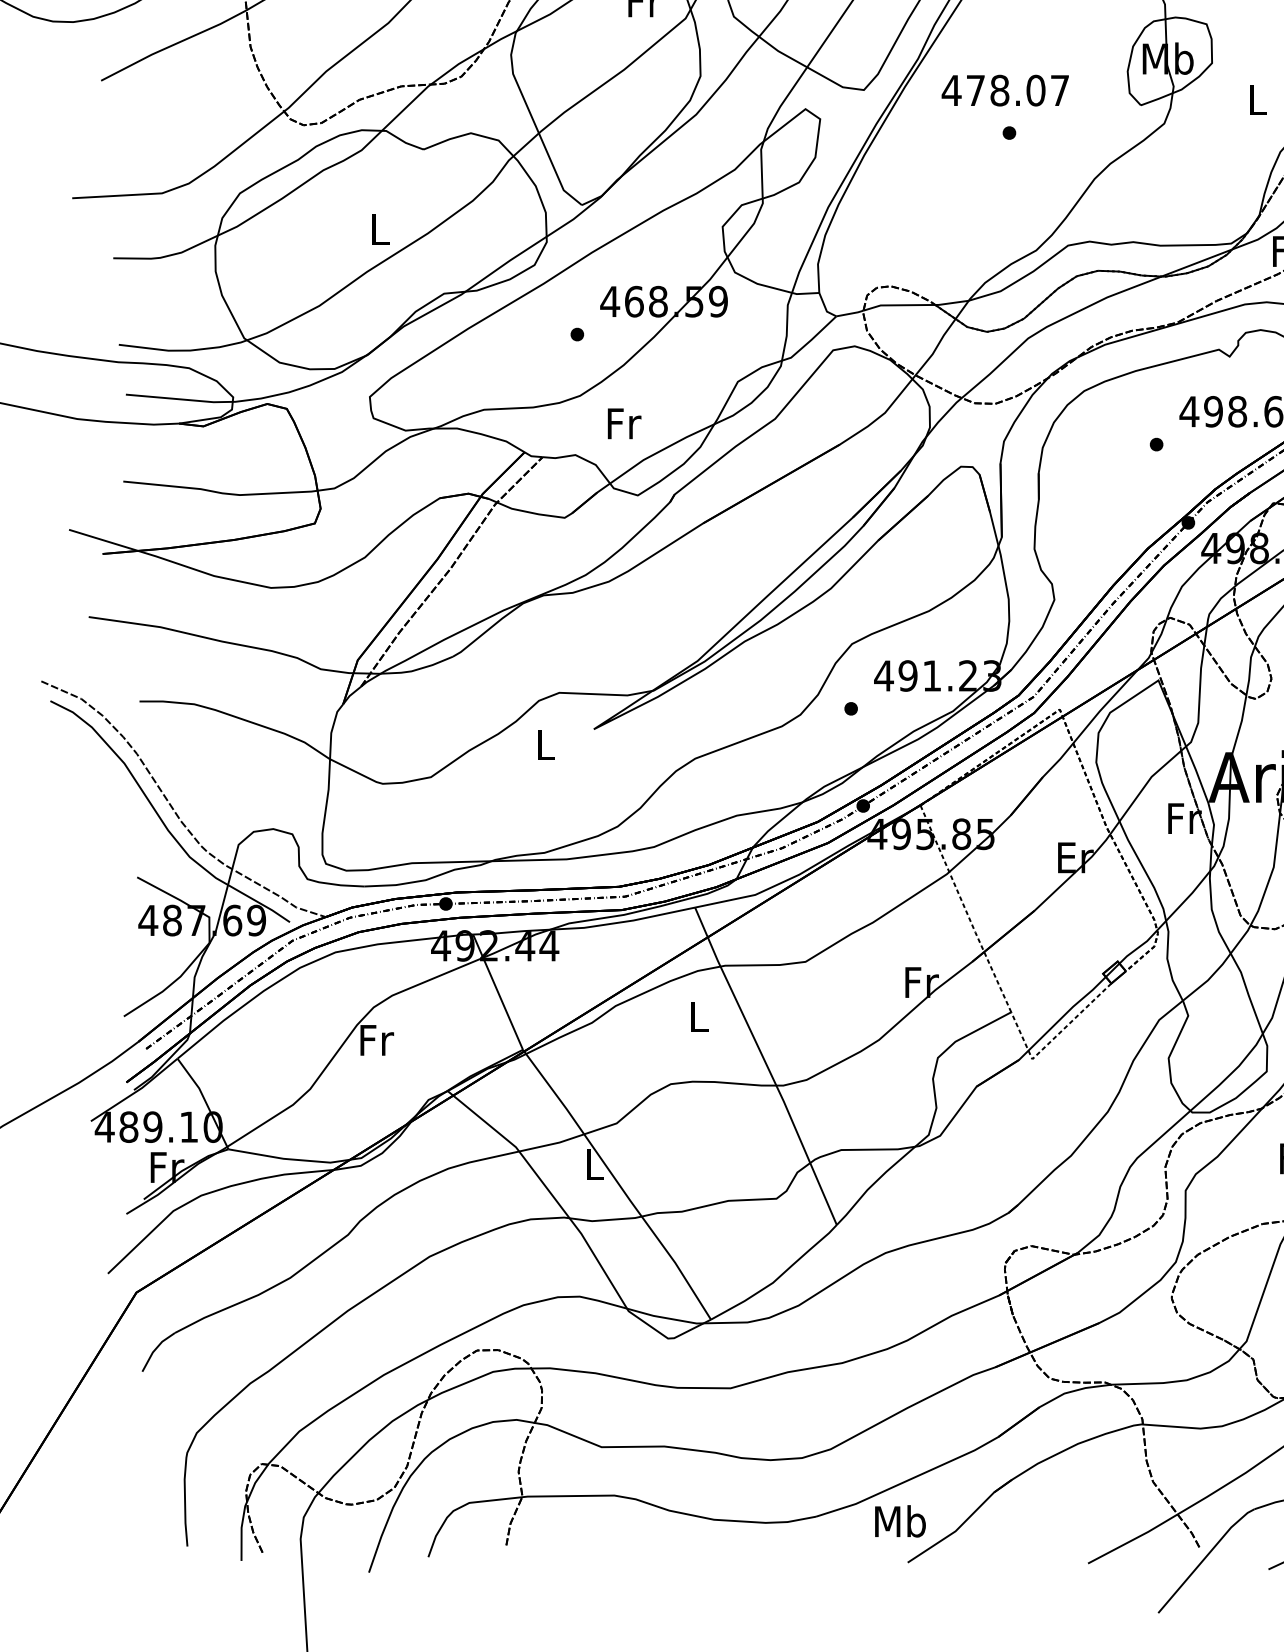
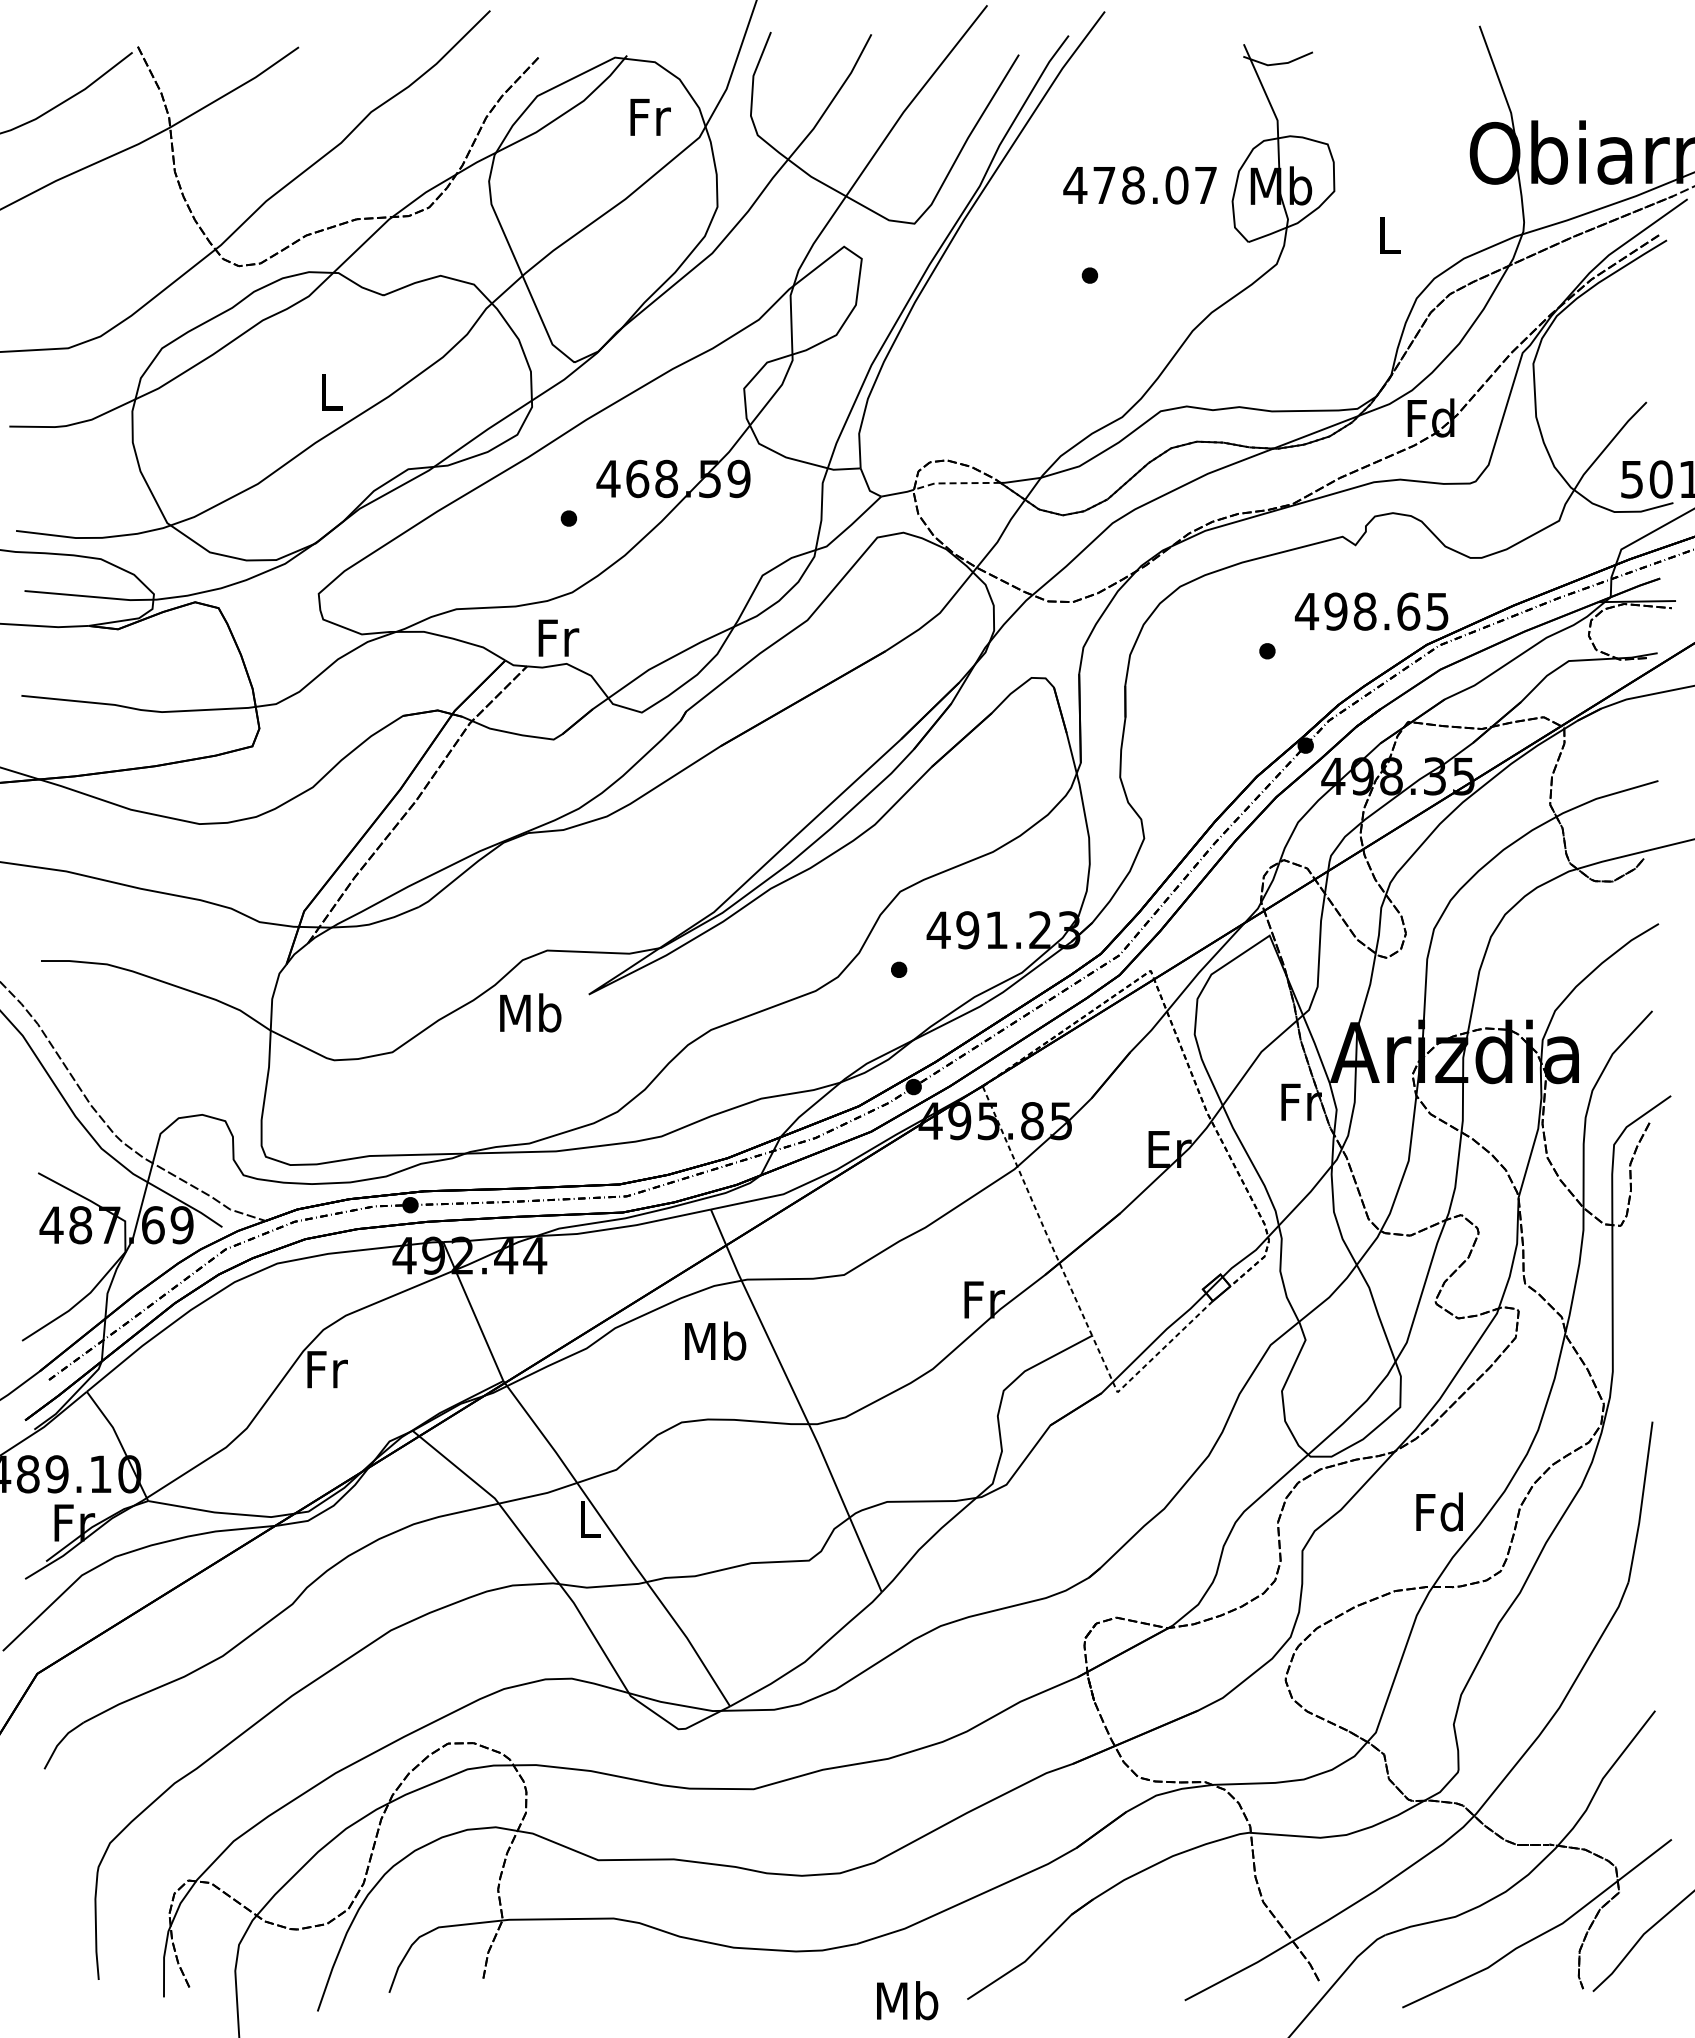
text: (1004, 90) -> (1139, 185), moved
line: (897, 305) -> (955, 483), solid -> dashed
text: (624, 423) -> (558, 637), moved
text: (545, 744) -> (530, 1012), L -> Mb
text: (698, 1016) -> (715, 1340), L -> Mb
text: (900, 1521) -> (907, 2000), moved

